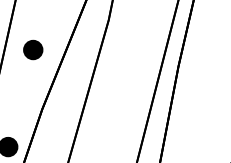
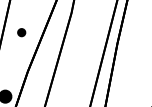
part: (32, 49) -> (21, 32), size x0.6

